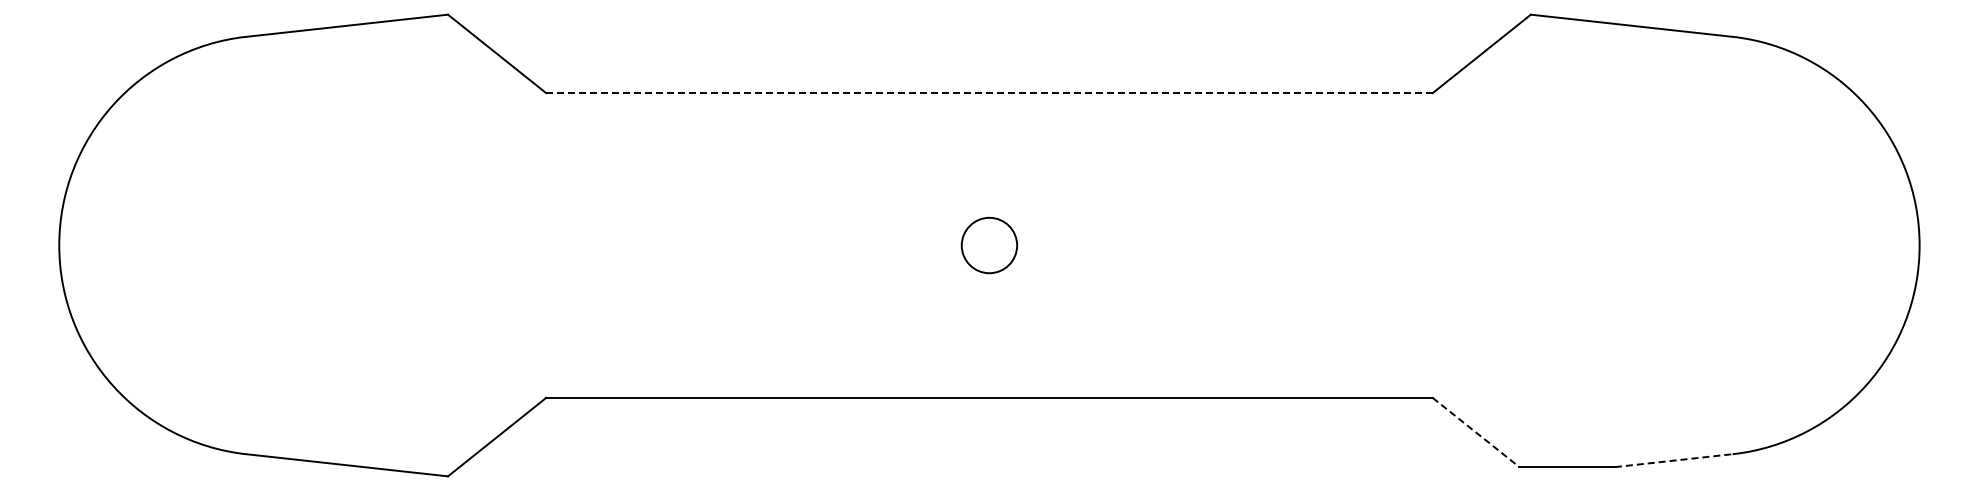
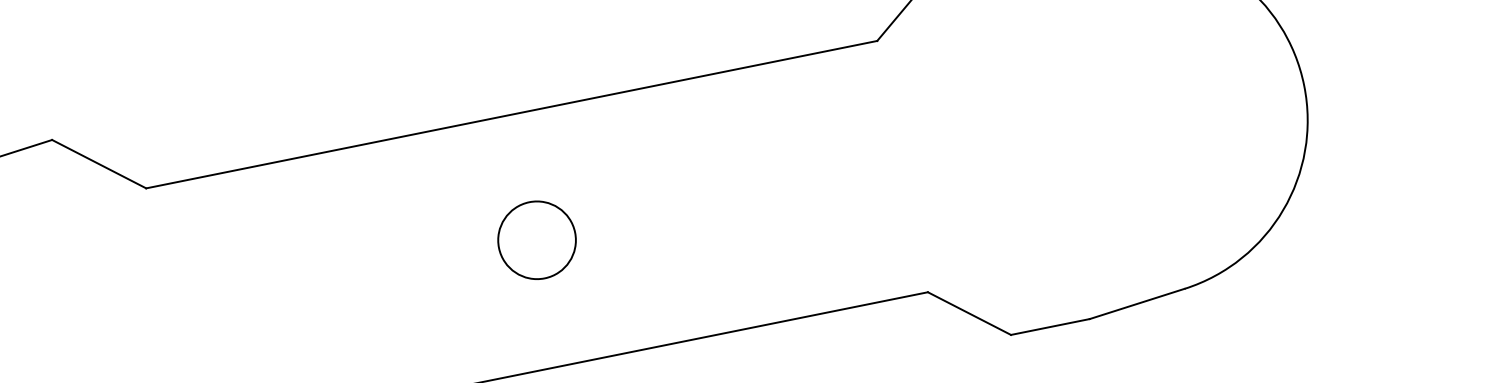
line: (988, 93) -> (511, 115), dashed -> solid
circle: (989, 245) -> (537, 240), size x1.67
line: (1476, 432) -> (969, 313), dashed -> solid
line: (1674, 460) -> (1137, 303), dashed -> solid

